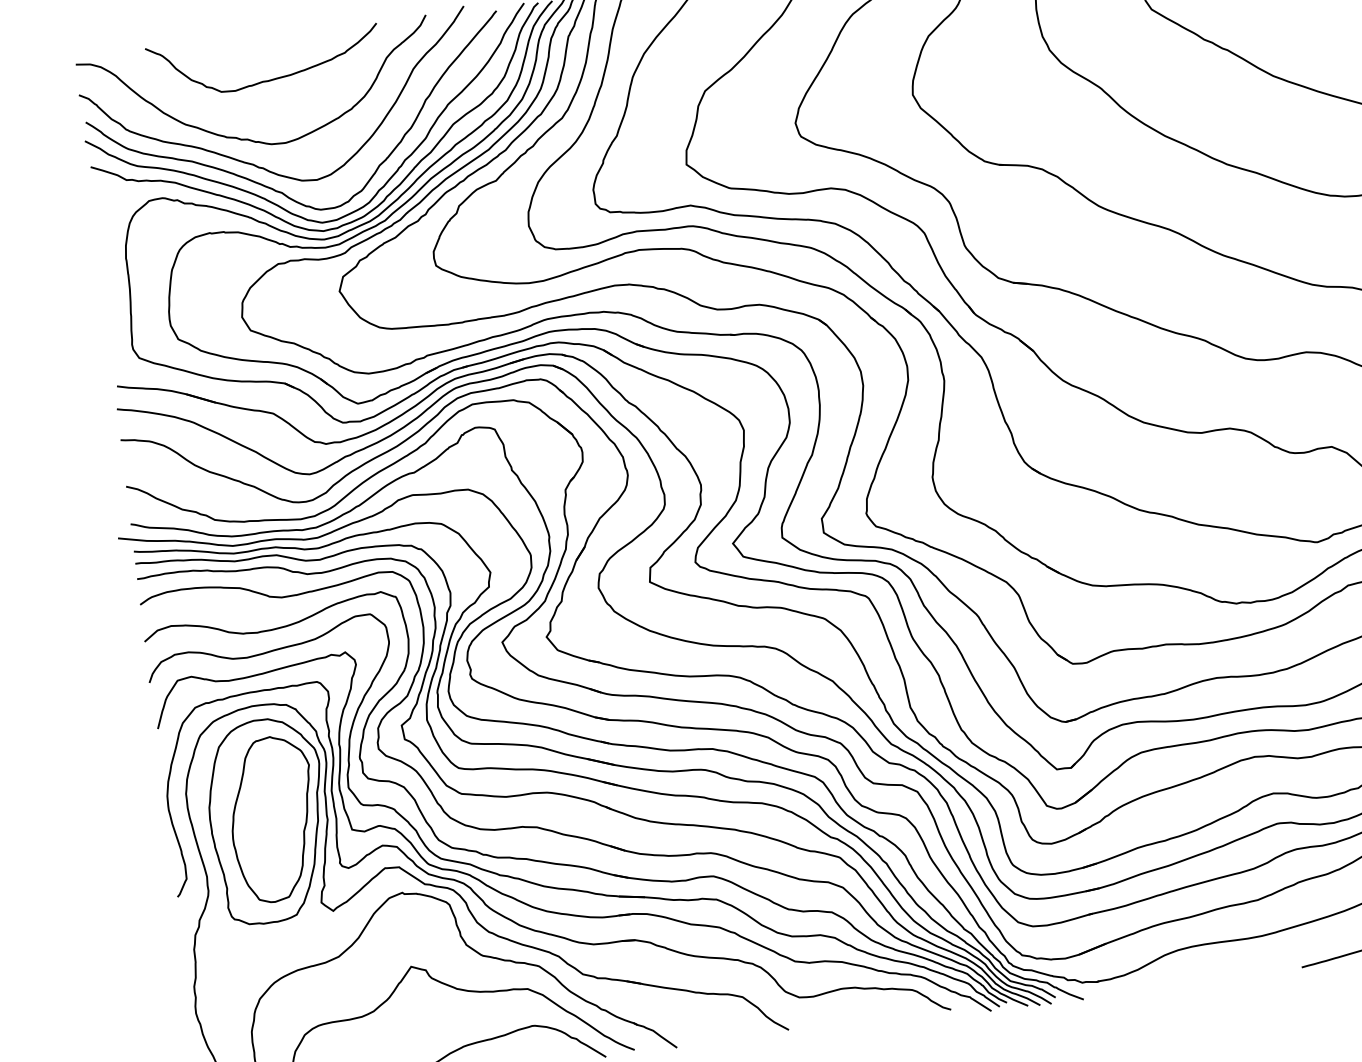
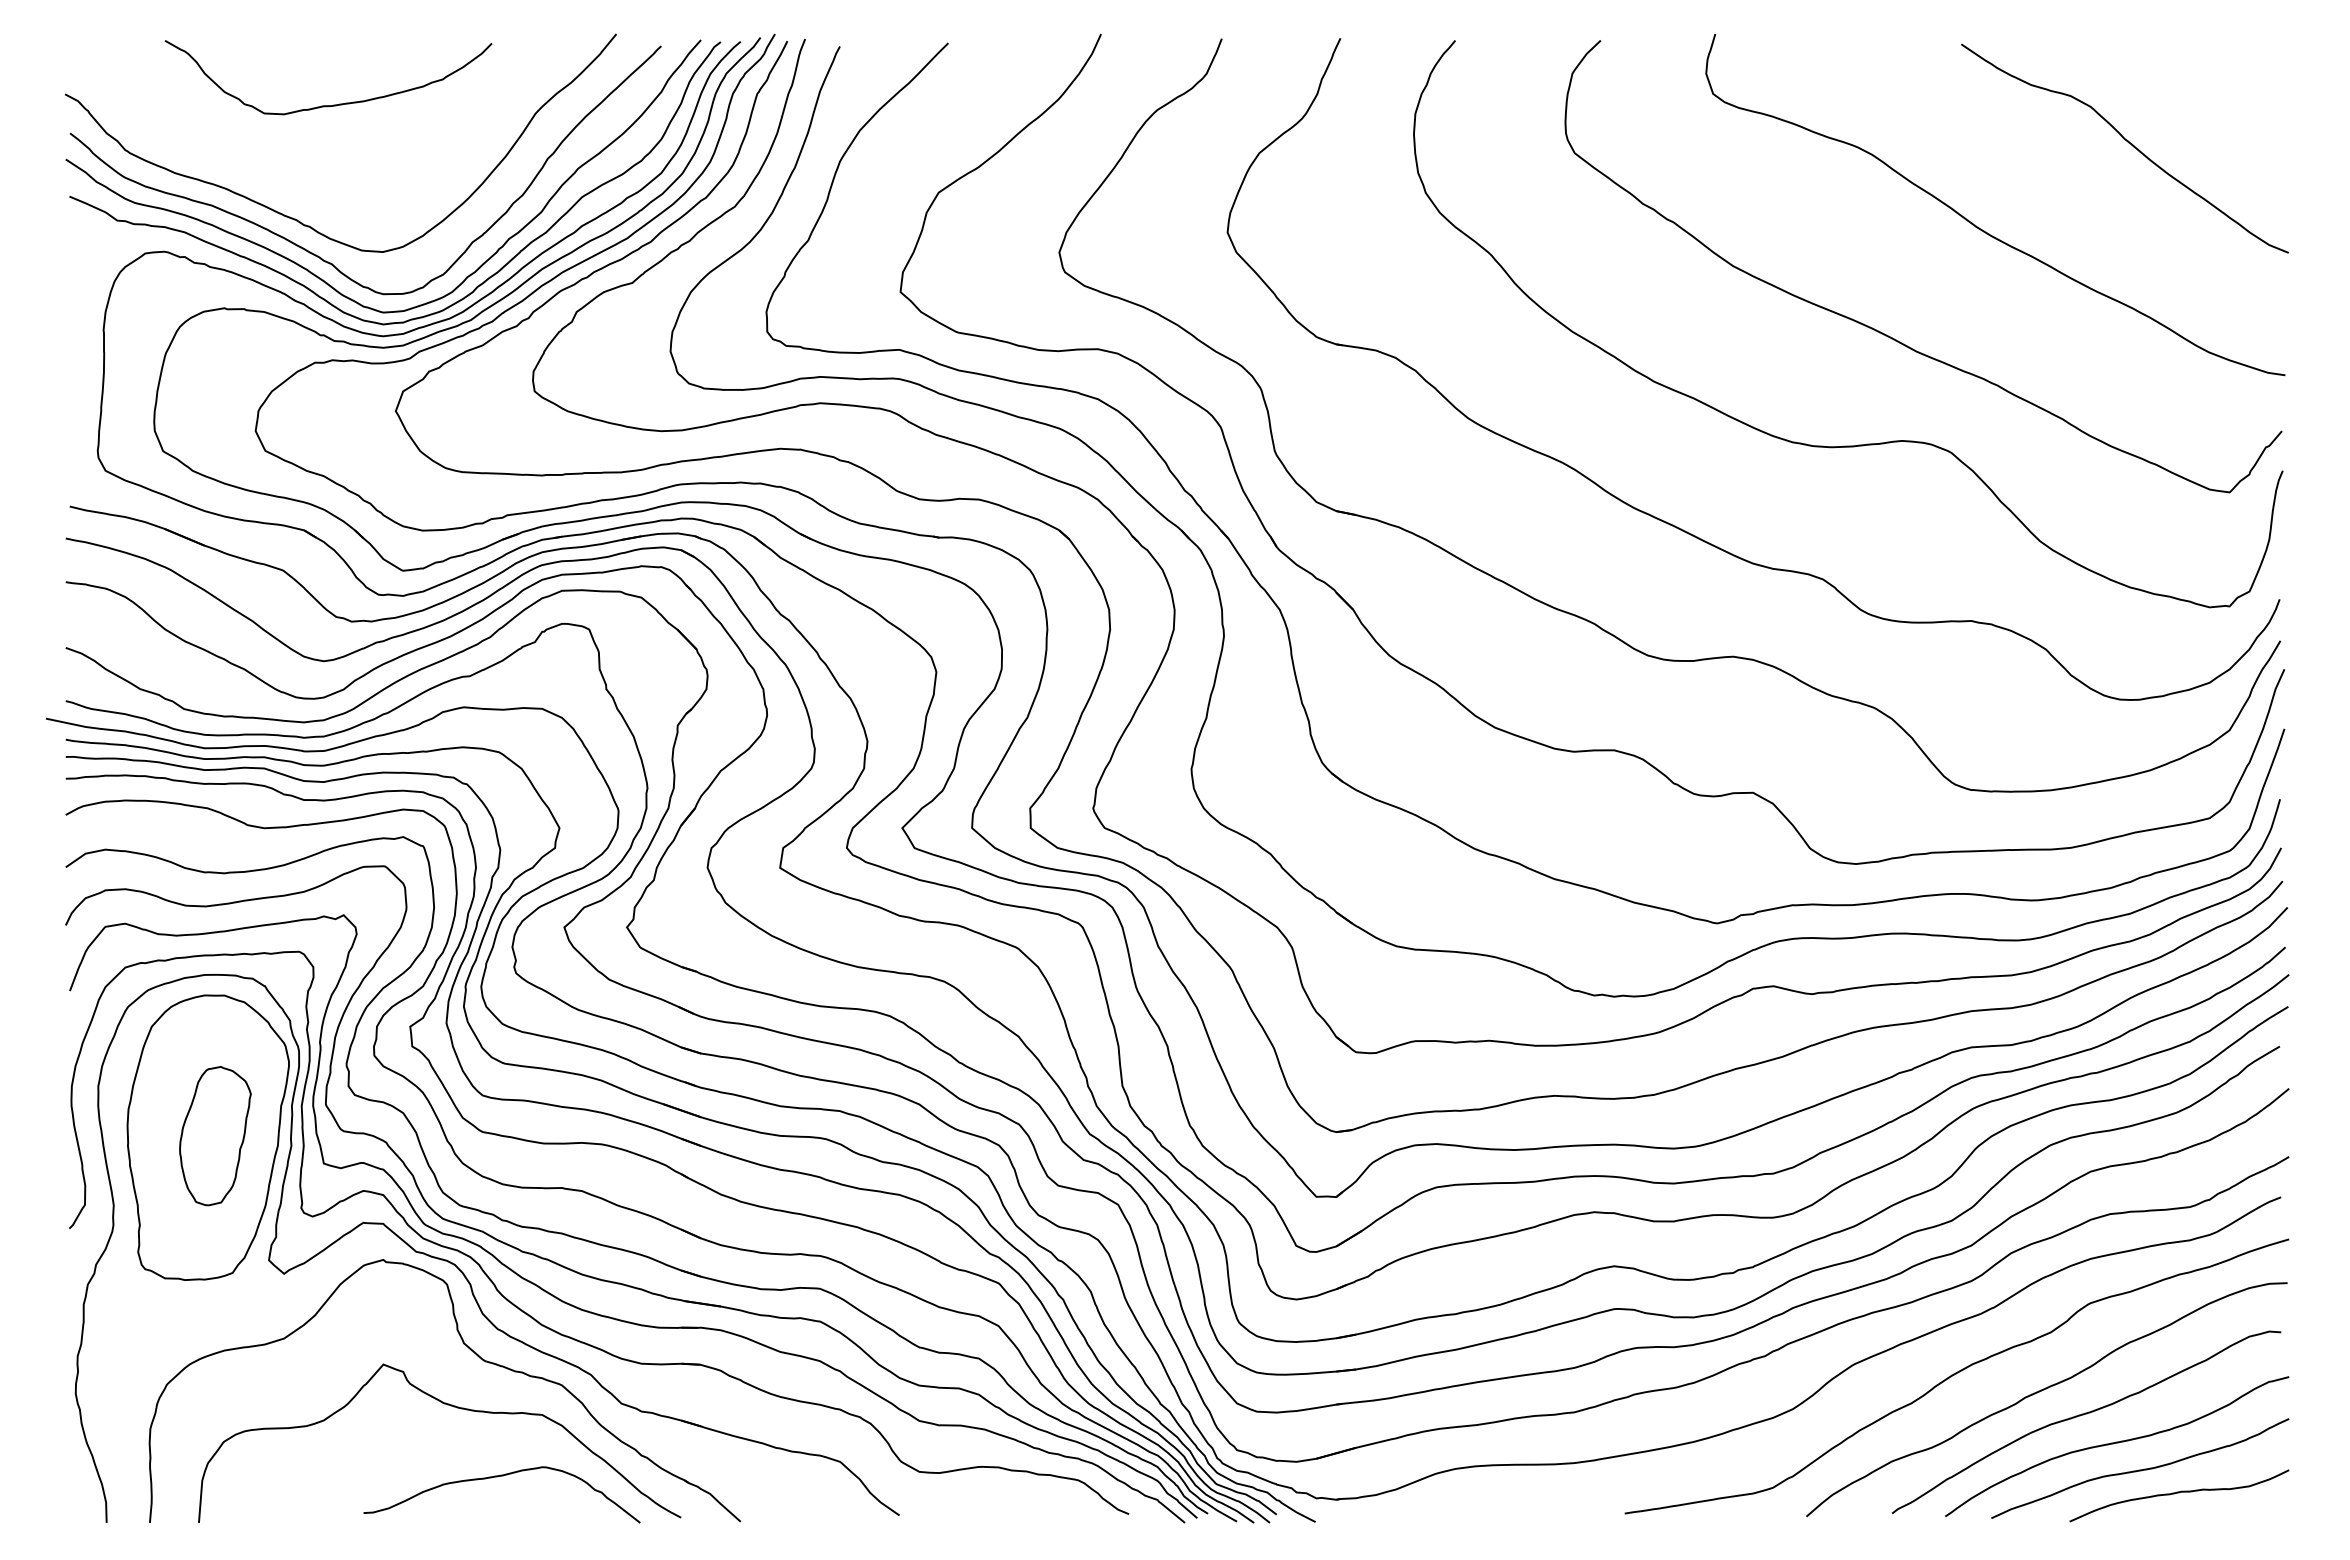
curve: (248, 138) -> (294, 183), removed
part: (273, 818) -> (215, 1135), size x0.6

